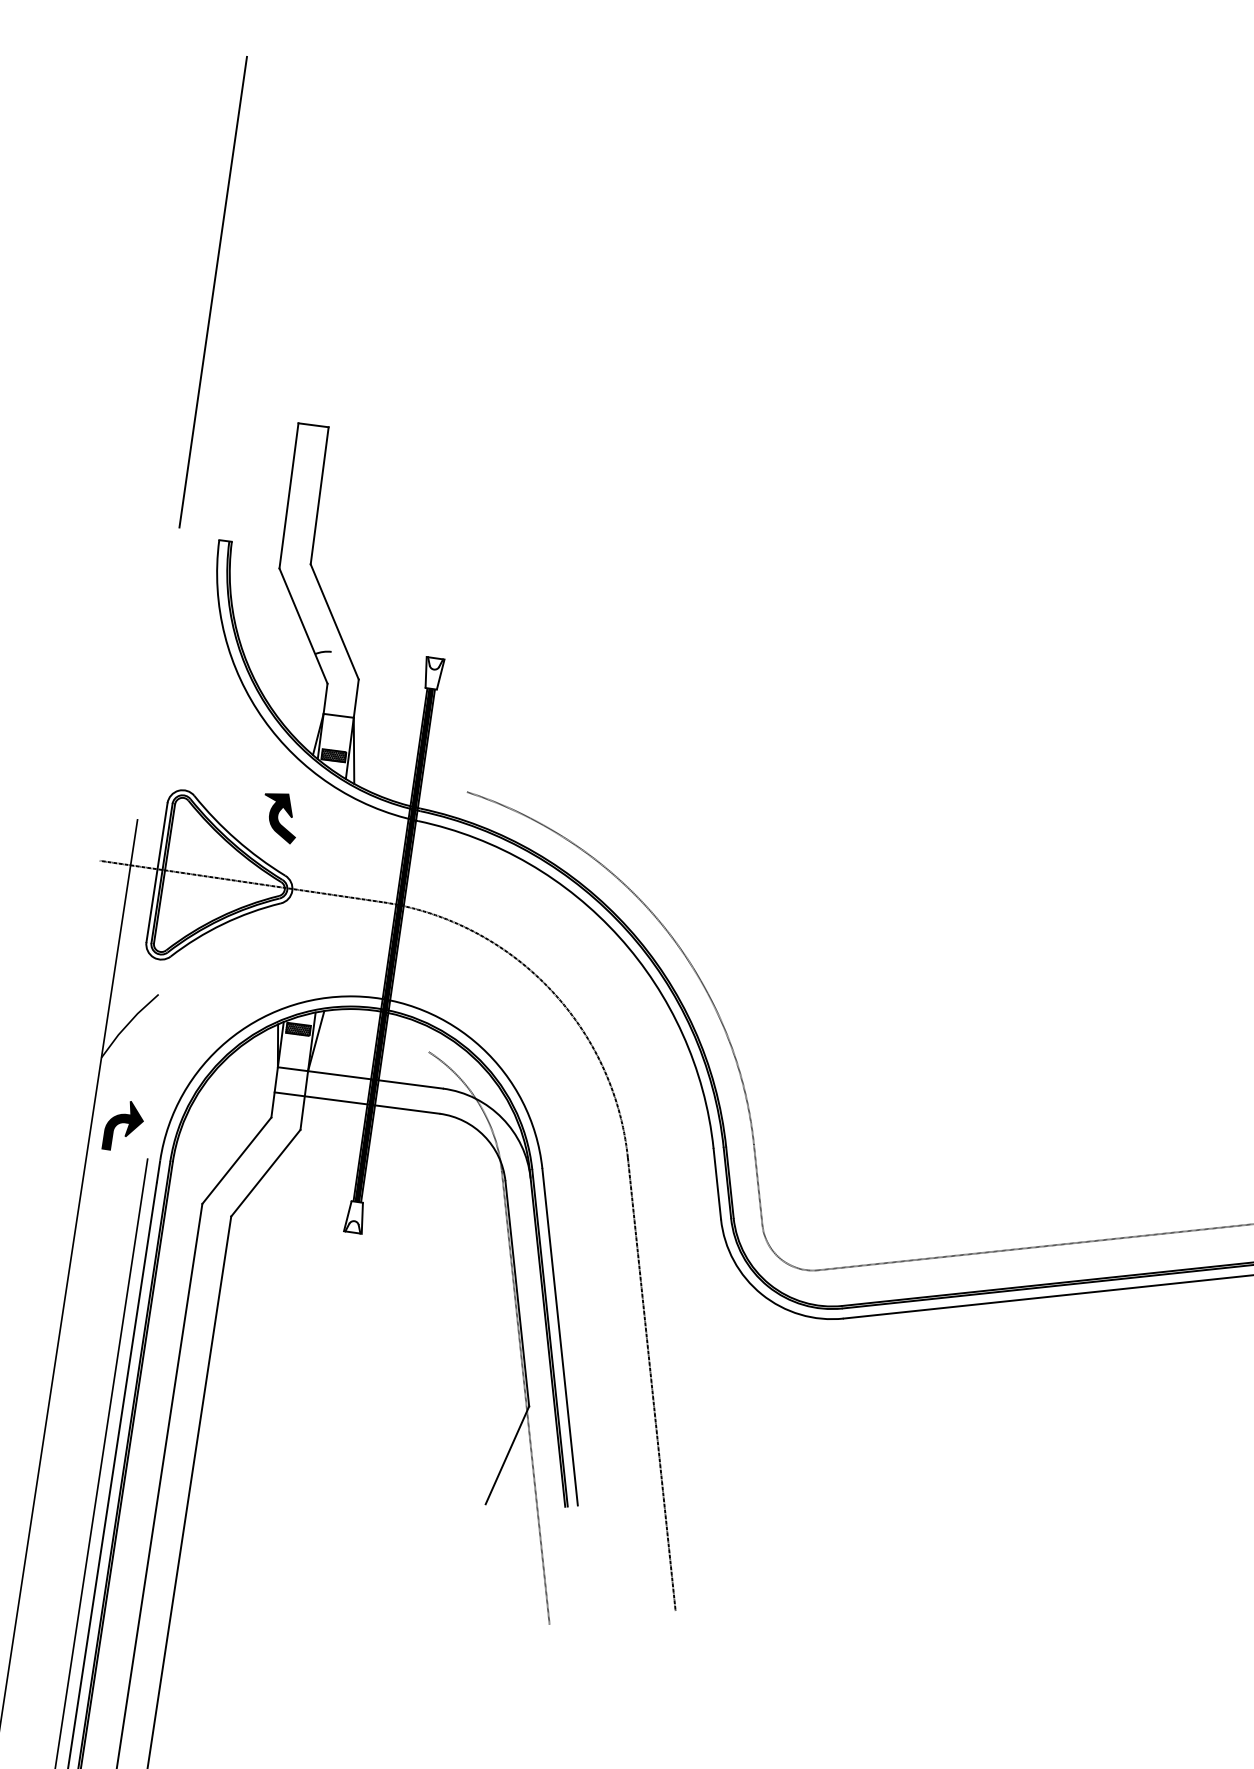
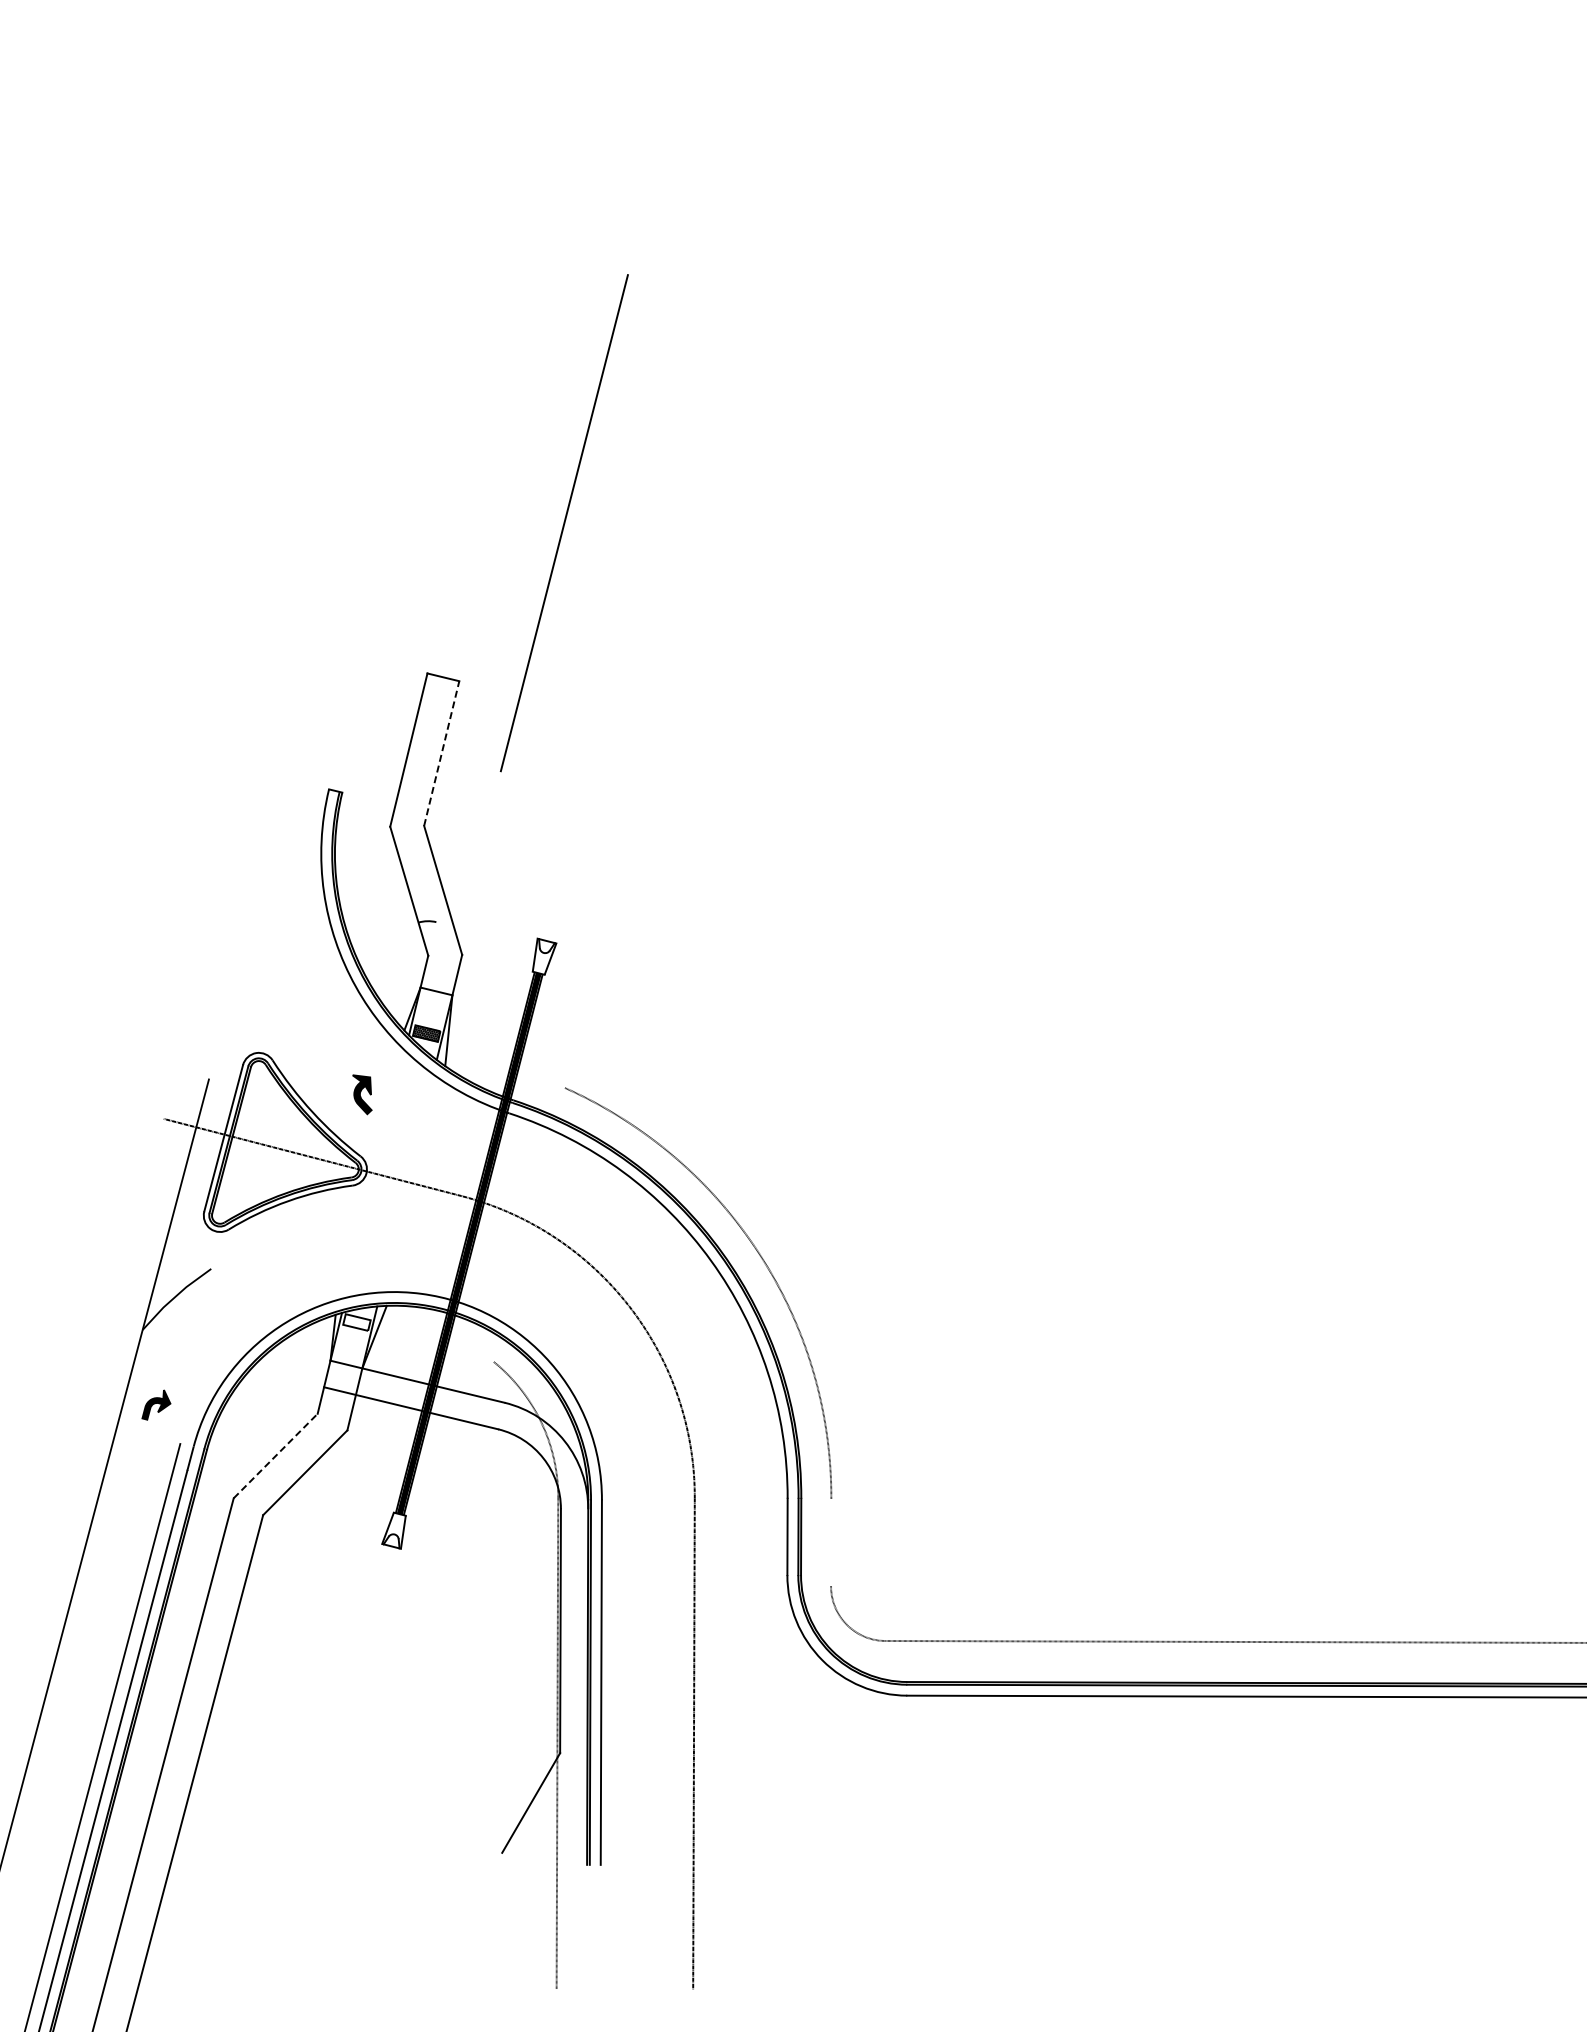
line: (212, 292) -> (563, 523), moved
line: (319, 495) -> (441, 753), solid -> dashed
part: (280, 818) -> (362, 1094), size x0.7
hatch: (298, 1029) -> (356, 1322), removed
part: (121, 1125) -> (156, 1404), size x0.6
line: (236, 1161) -> (275, 1456), solid -> dashed
line: (758, 1184) -> (831, 1542), removed

